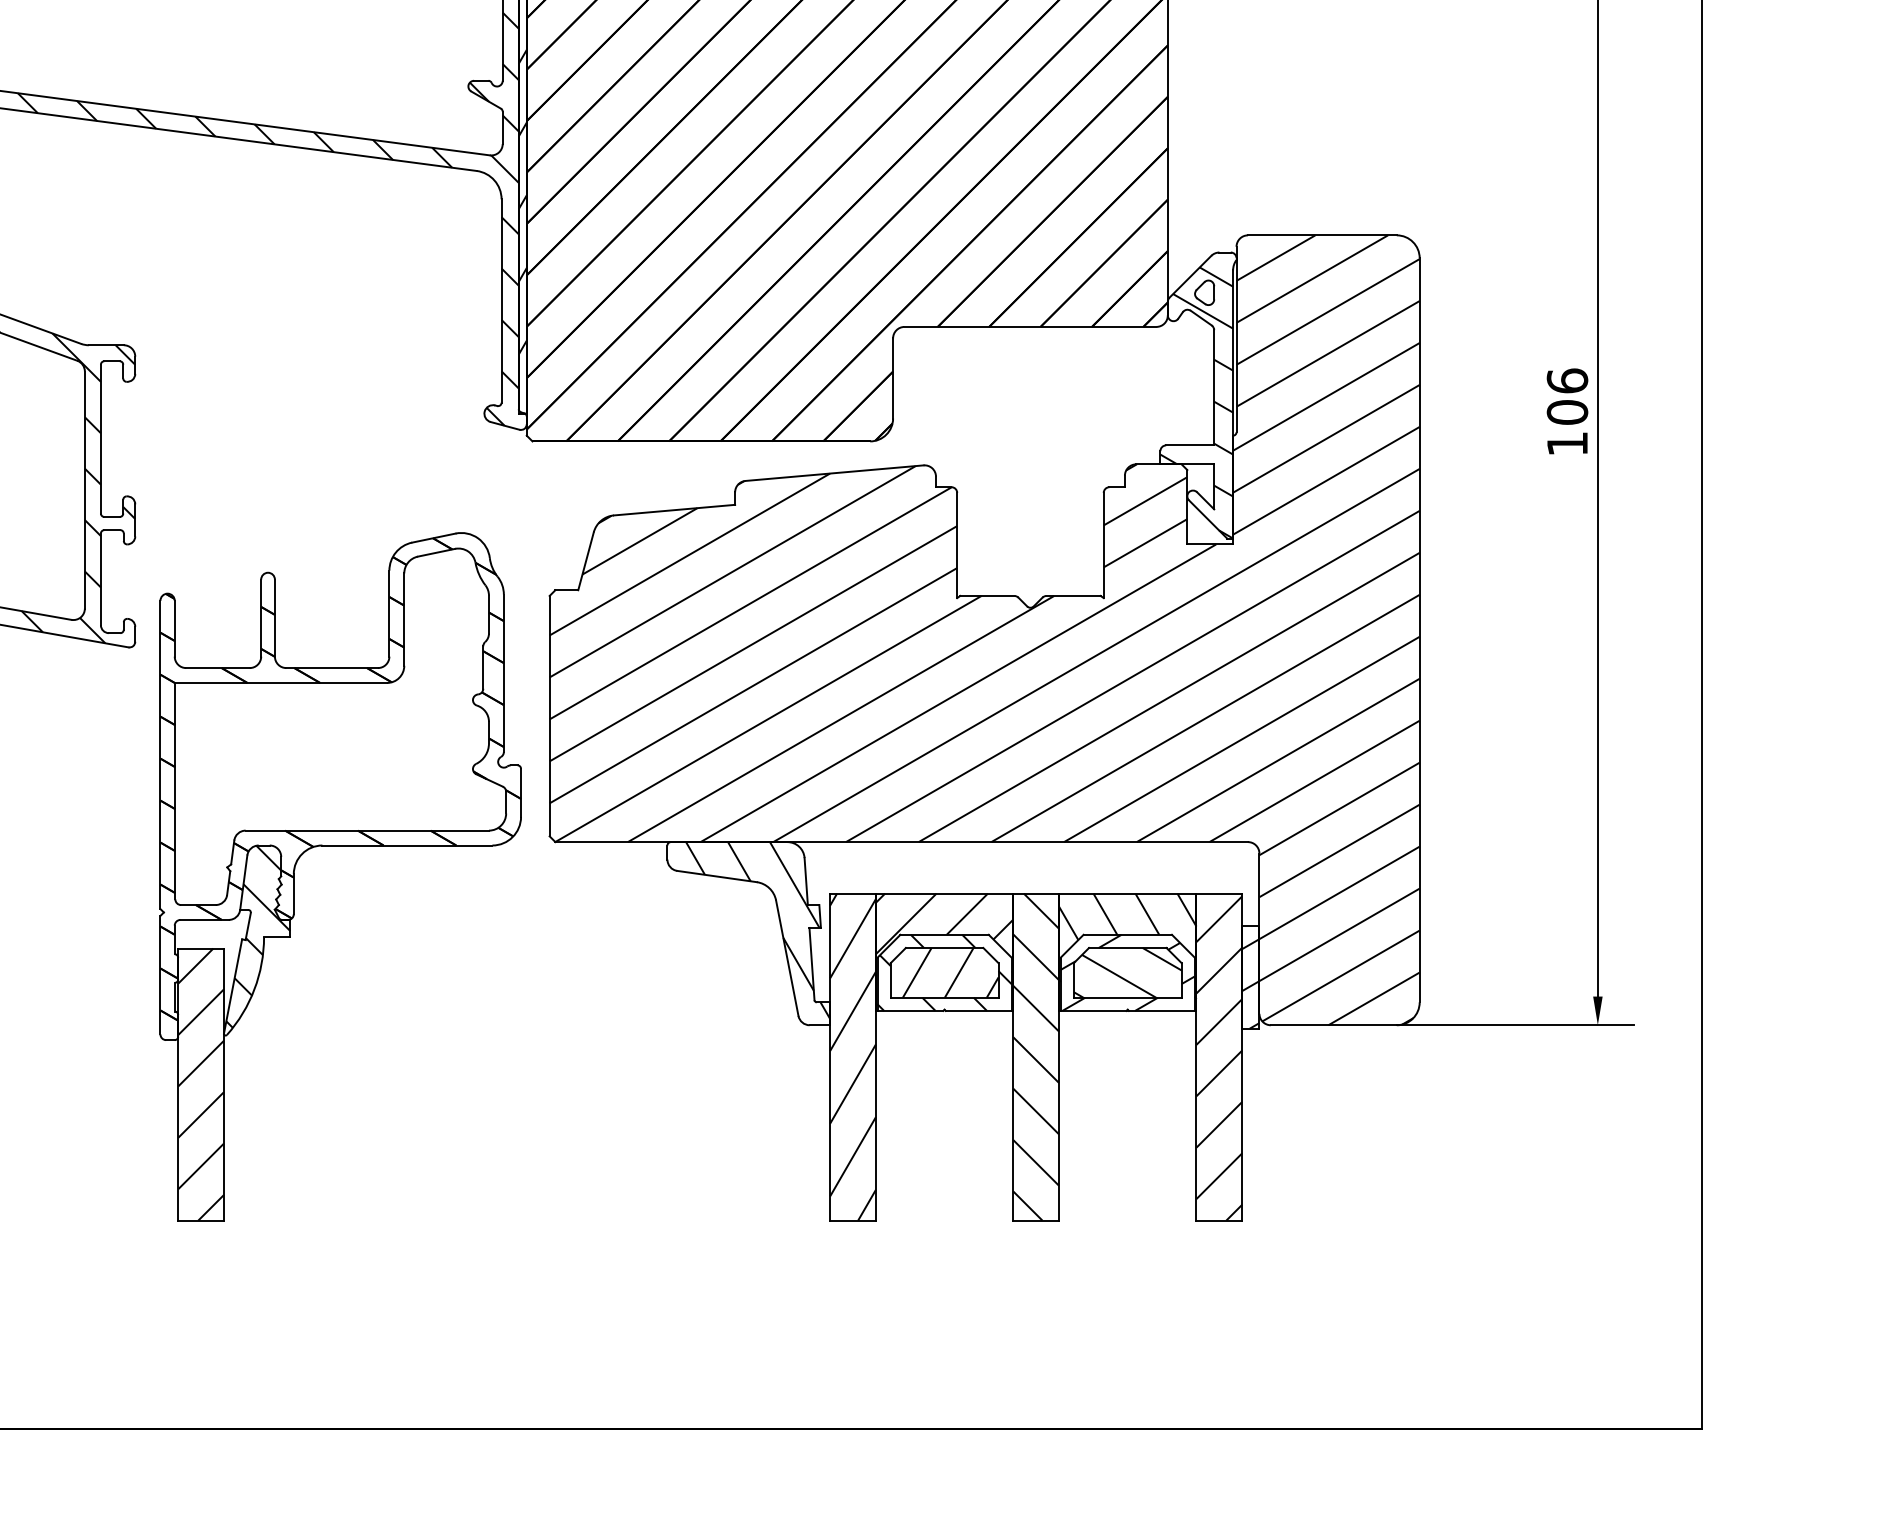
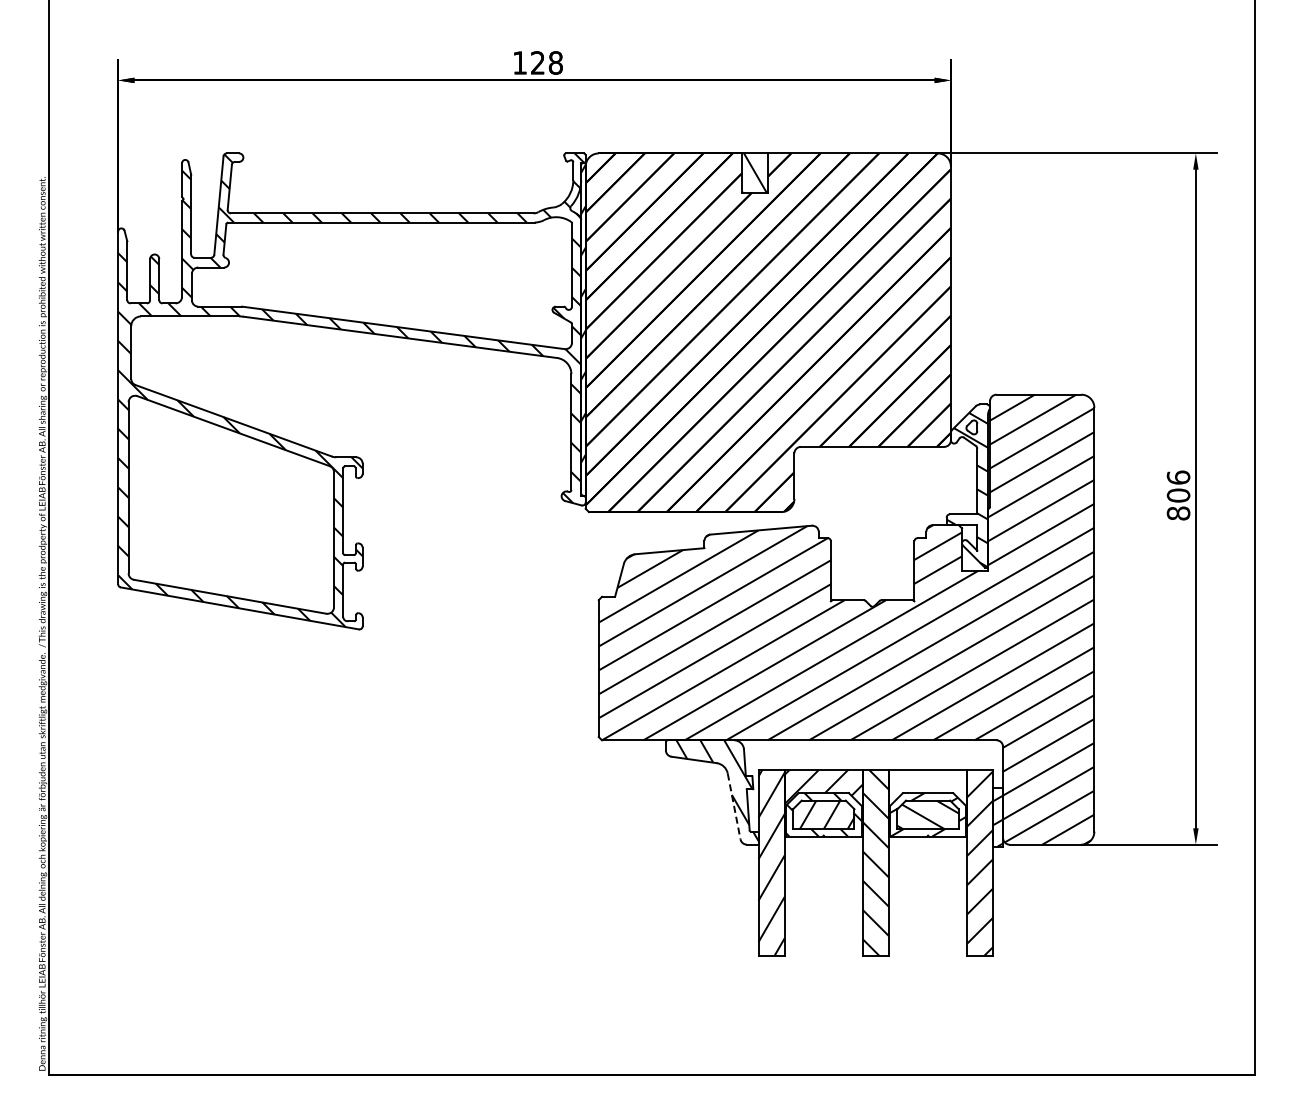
text: (1567, 443) -> (1178, 513), 106 -> 806
part: (340, 845) -> (479, 742), removed
hatch: (1126, 945) -> (927, 799), removed
line: (787, 958) -> (734, 806), solid -> dashed

